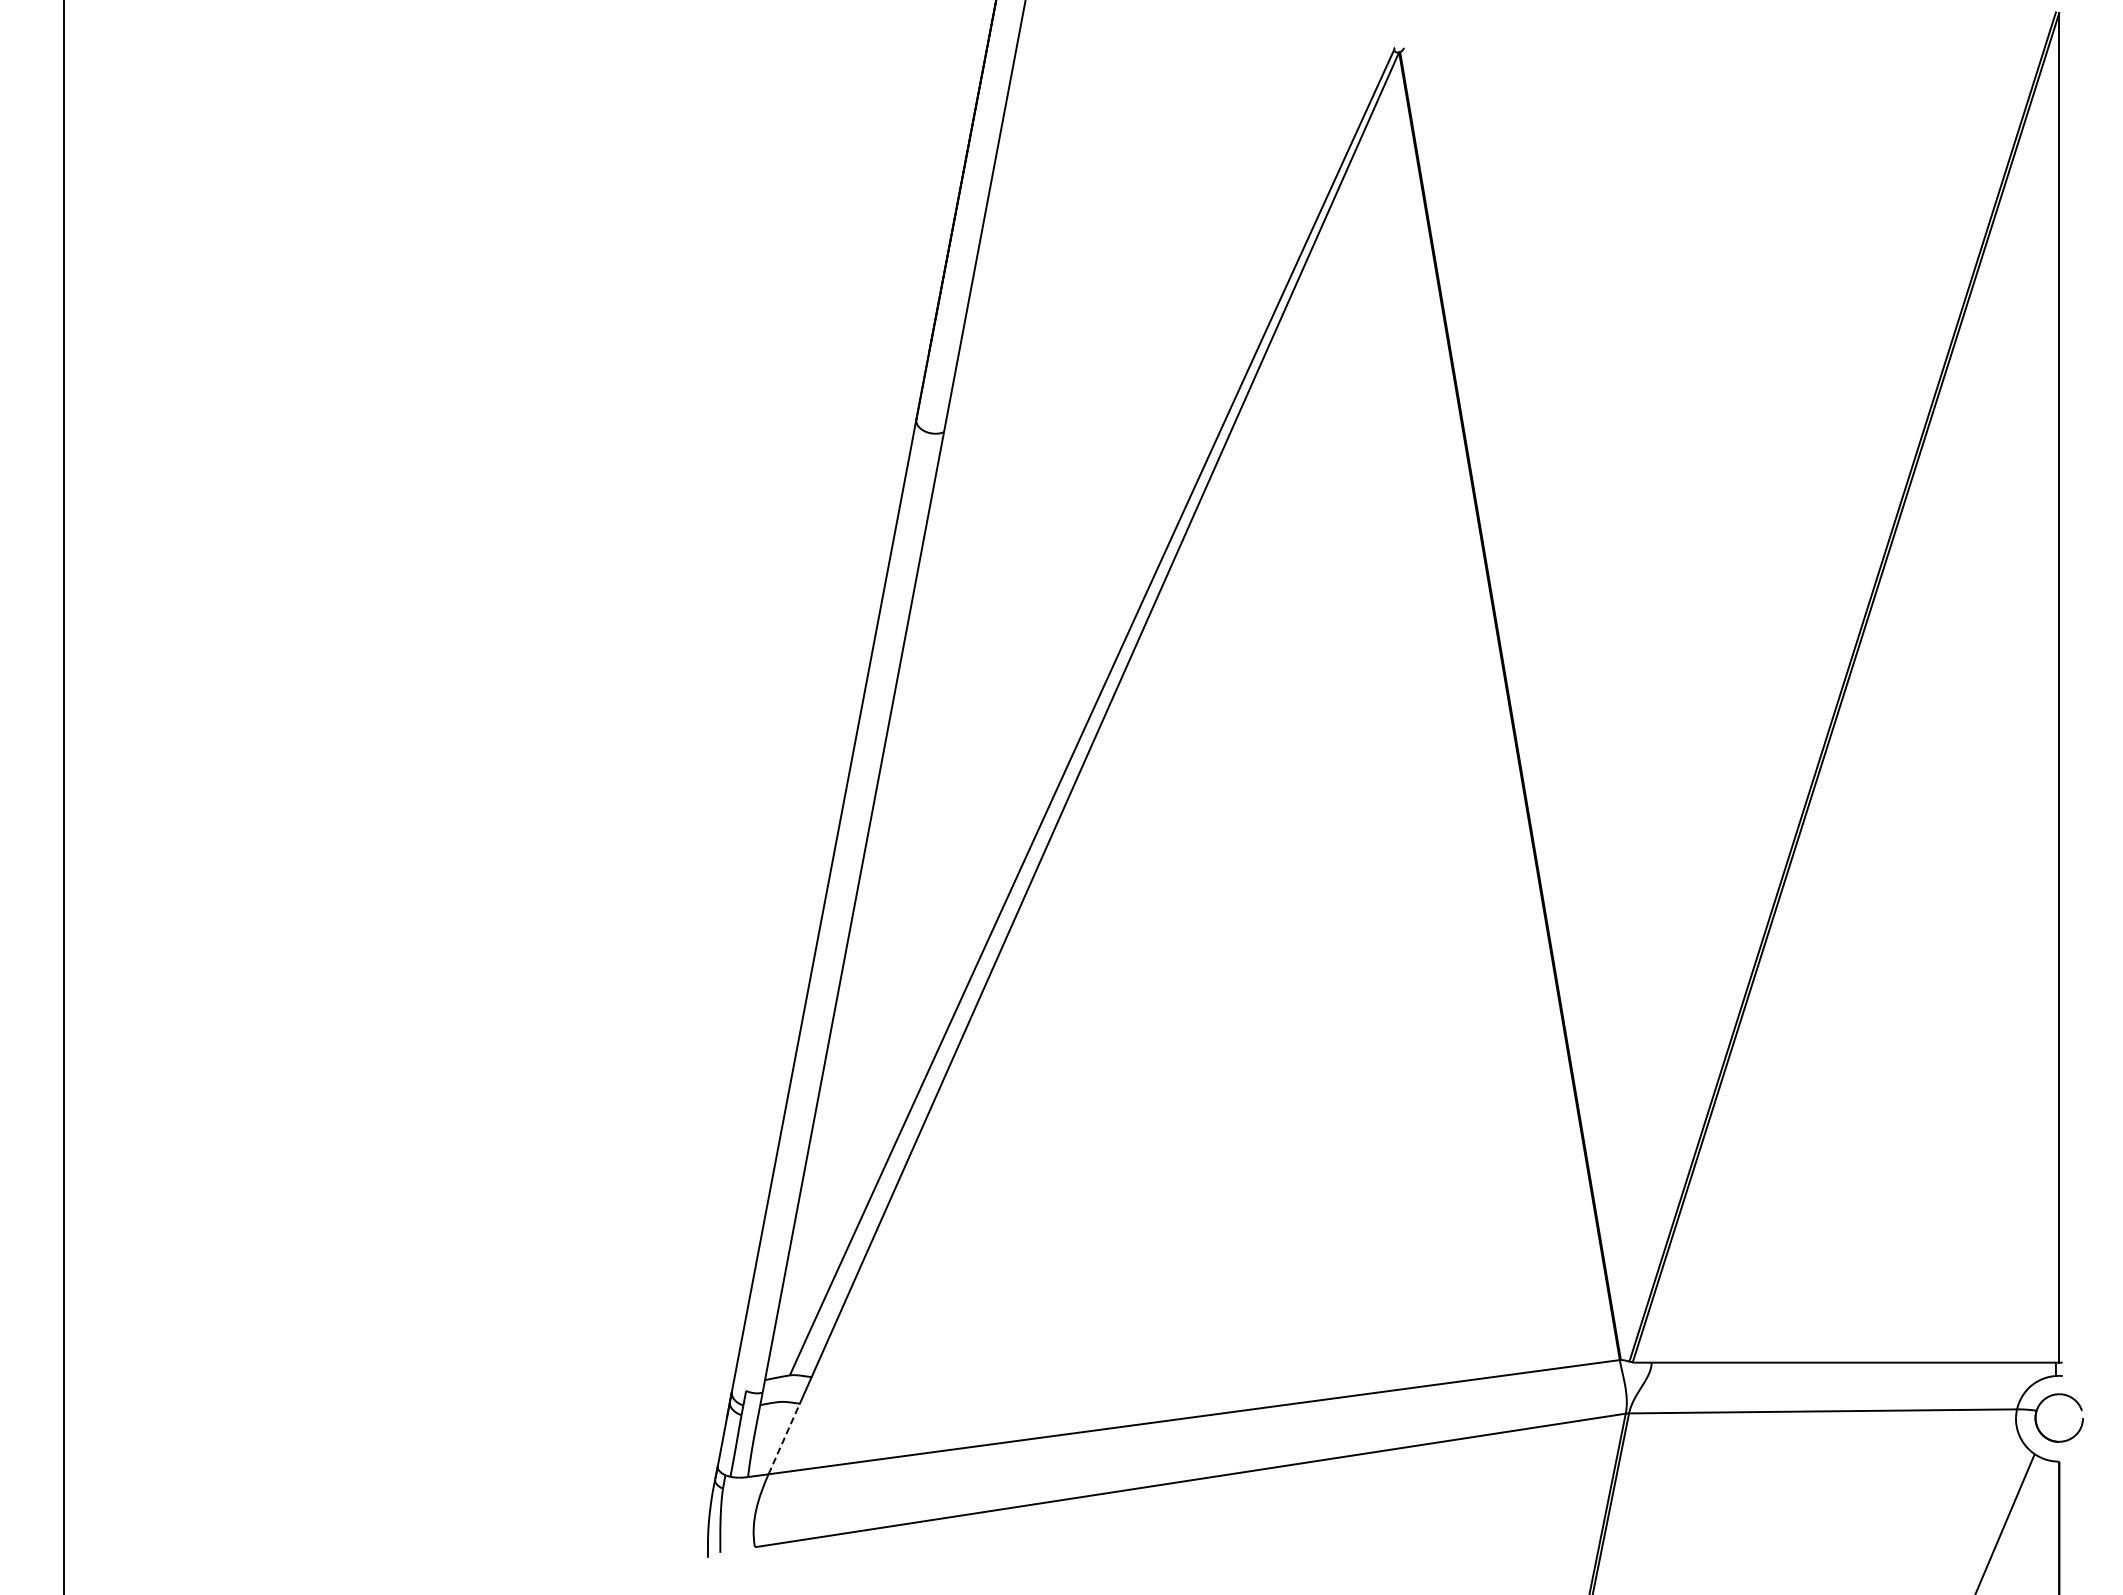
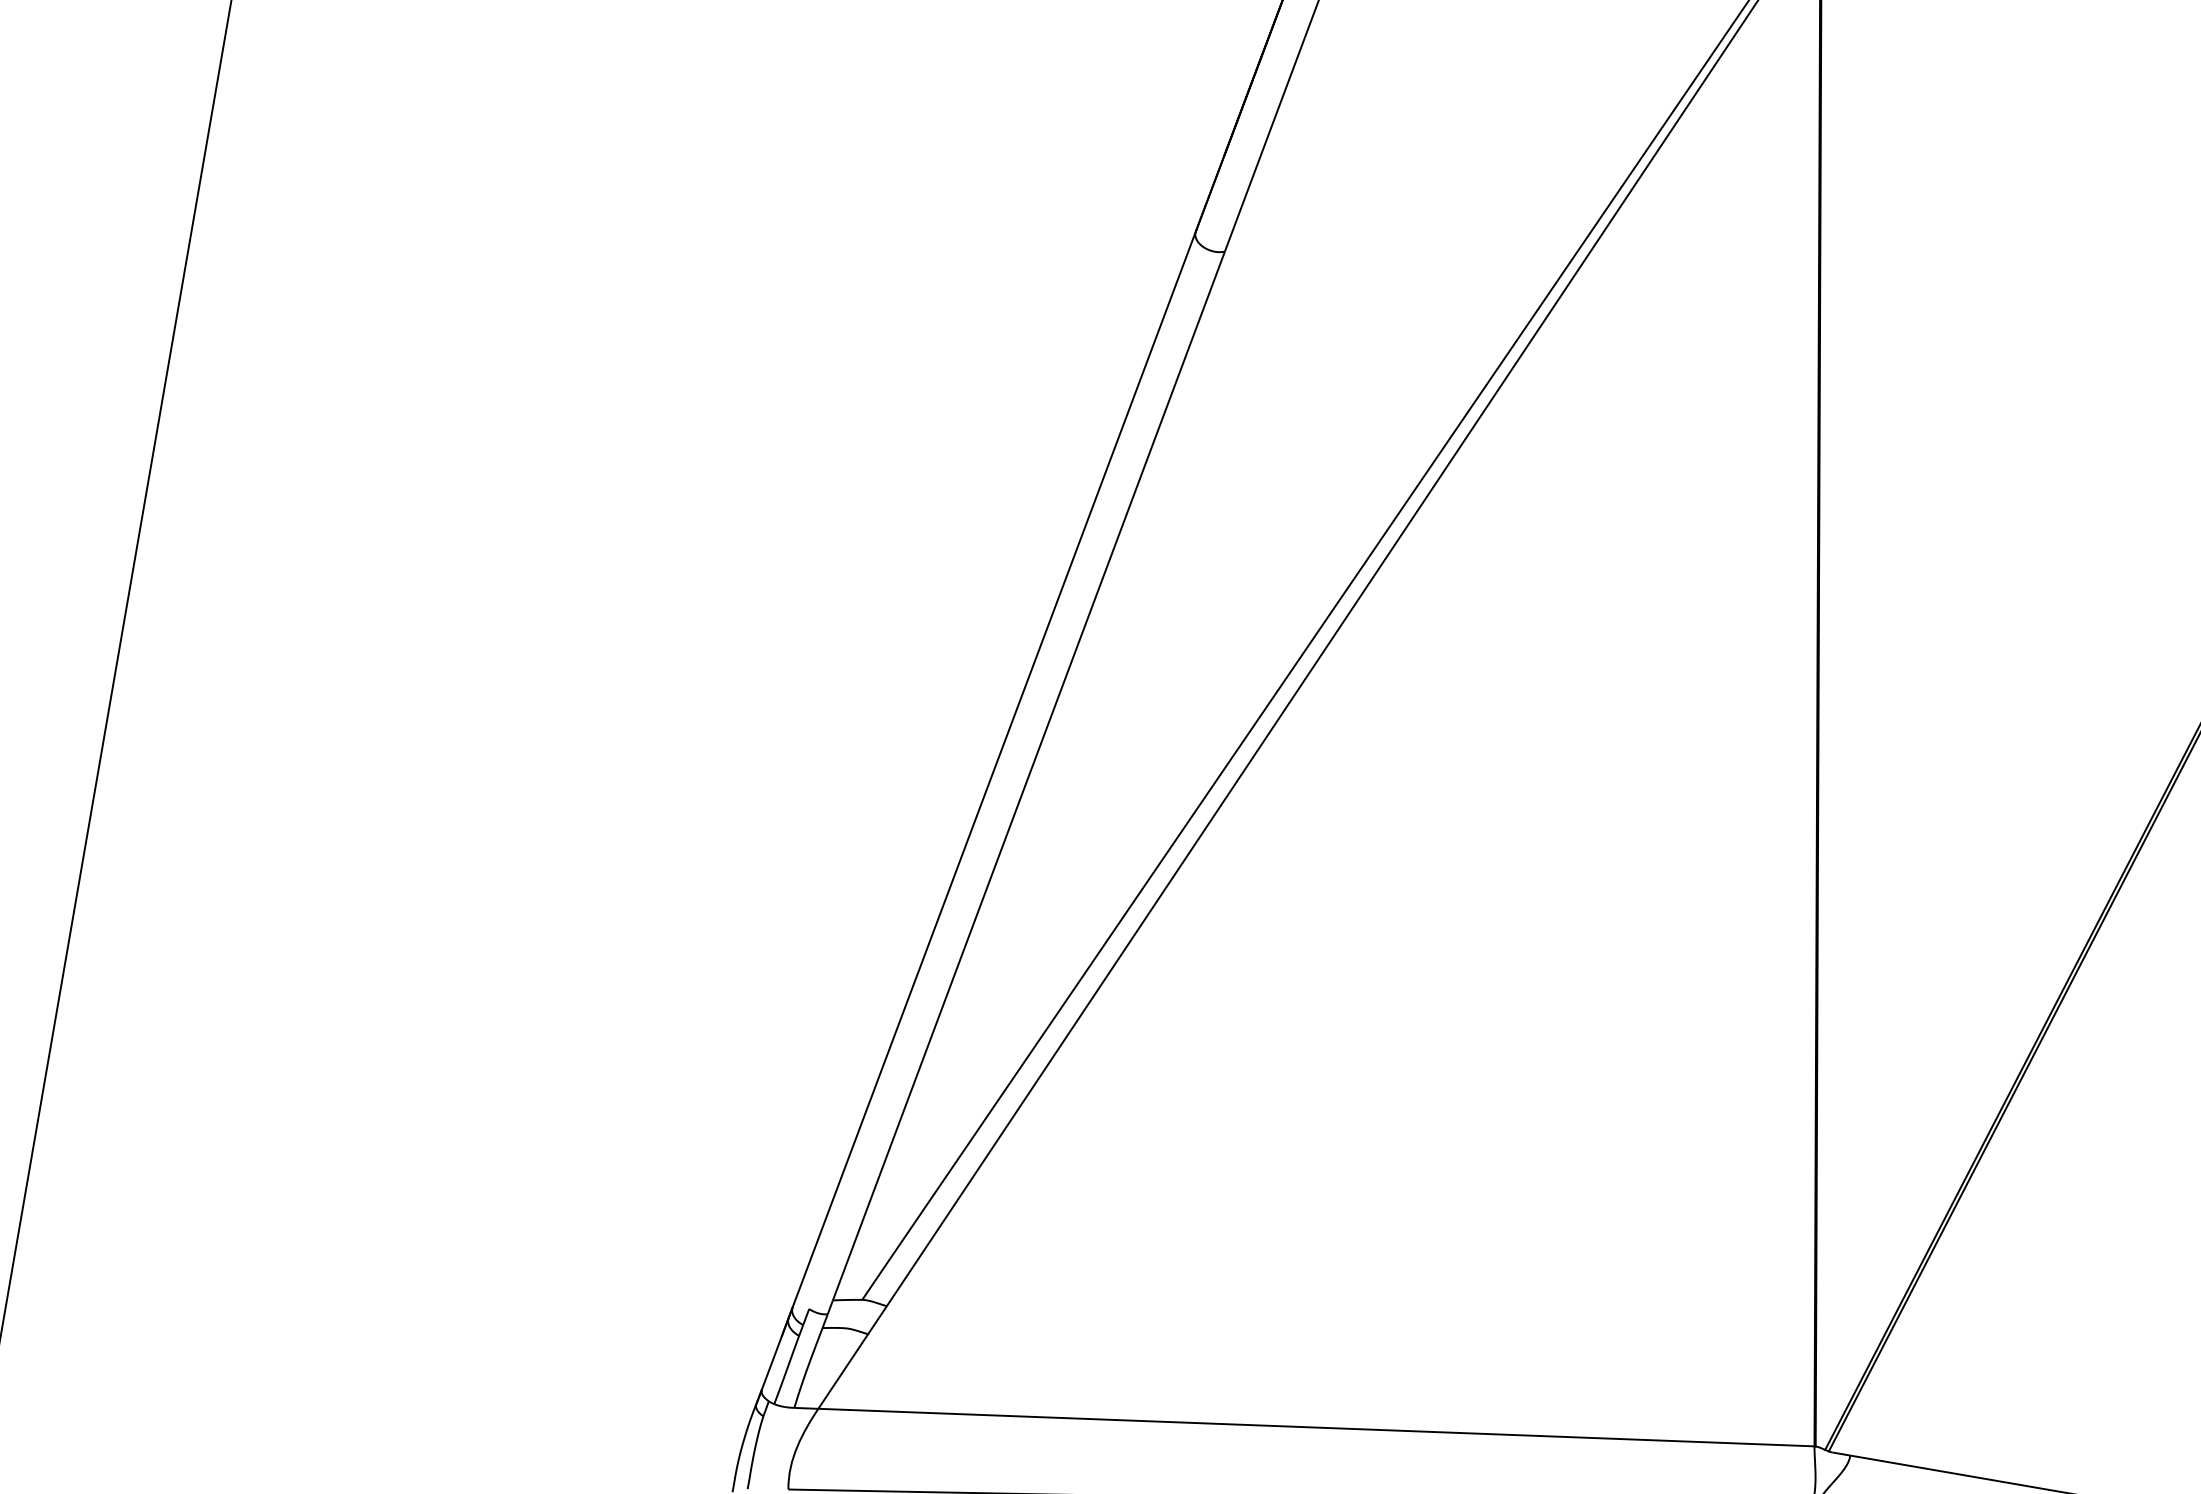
line: (784, 1438) -> (843, 1371), dashed -> solid

